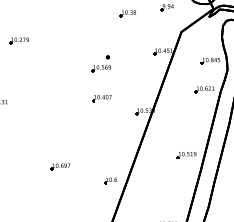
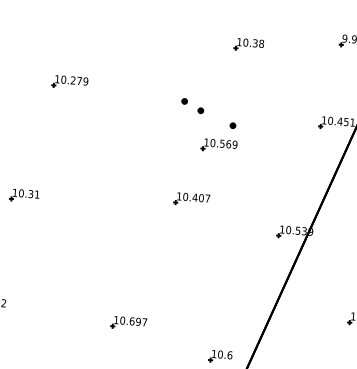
part: (127, 13) -> (247, 44), moved
part: (85, 48) -> (192, 105), added
part: (101, 98) -> (190, 199), moved

